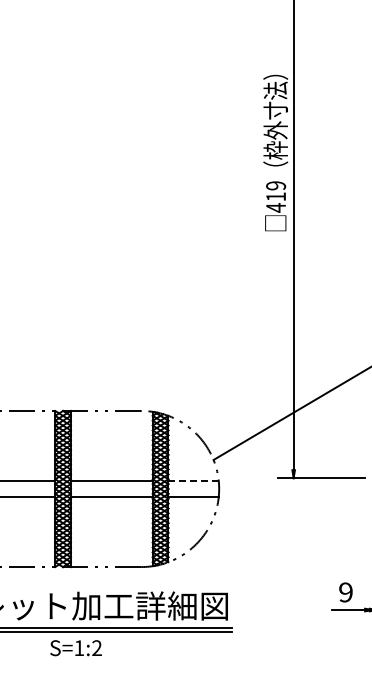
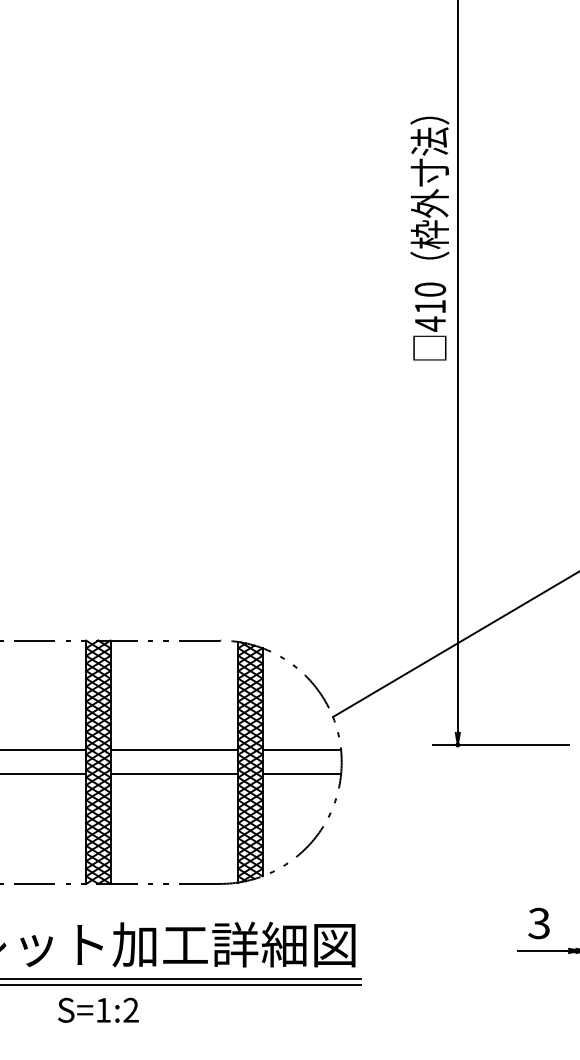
text: (276, 185) -> (431, 289), 419 -> 410
line: (194, 481) -> (303, 750), dashed -> solid
text: (345, 592) -> (538, 923), 9 -> 3
text: (75, 648) -> (97, 1010), moved

